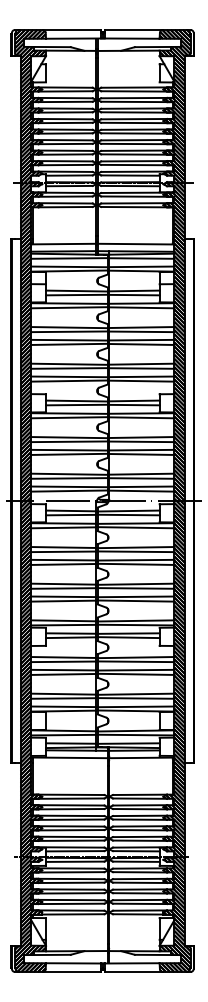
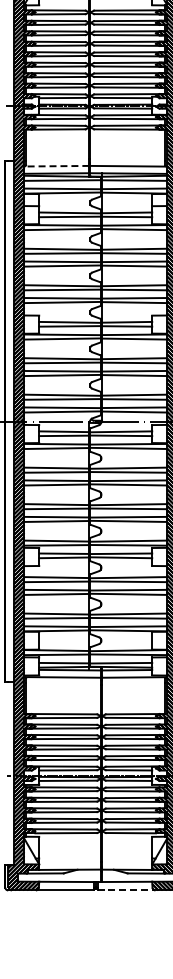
line: (63, 244) -> (56, 166), solid -> dashed
line: (134, 971) -> (127, 889), solid -> dashed

